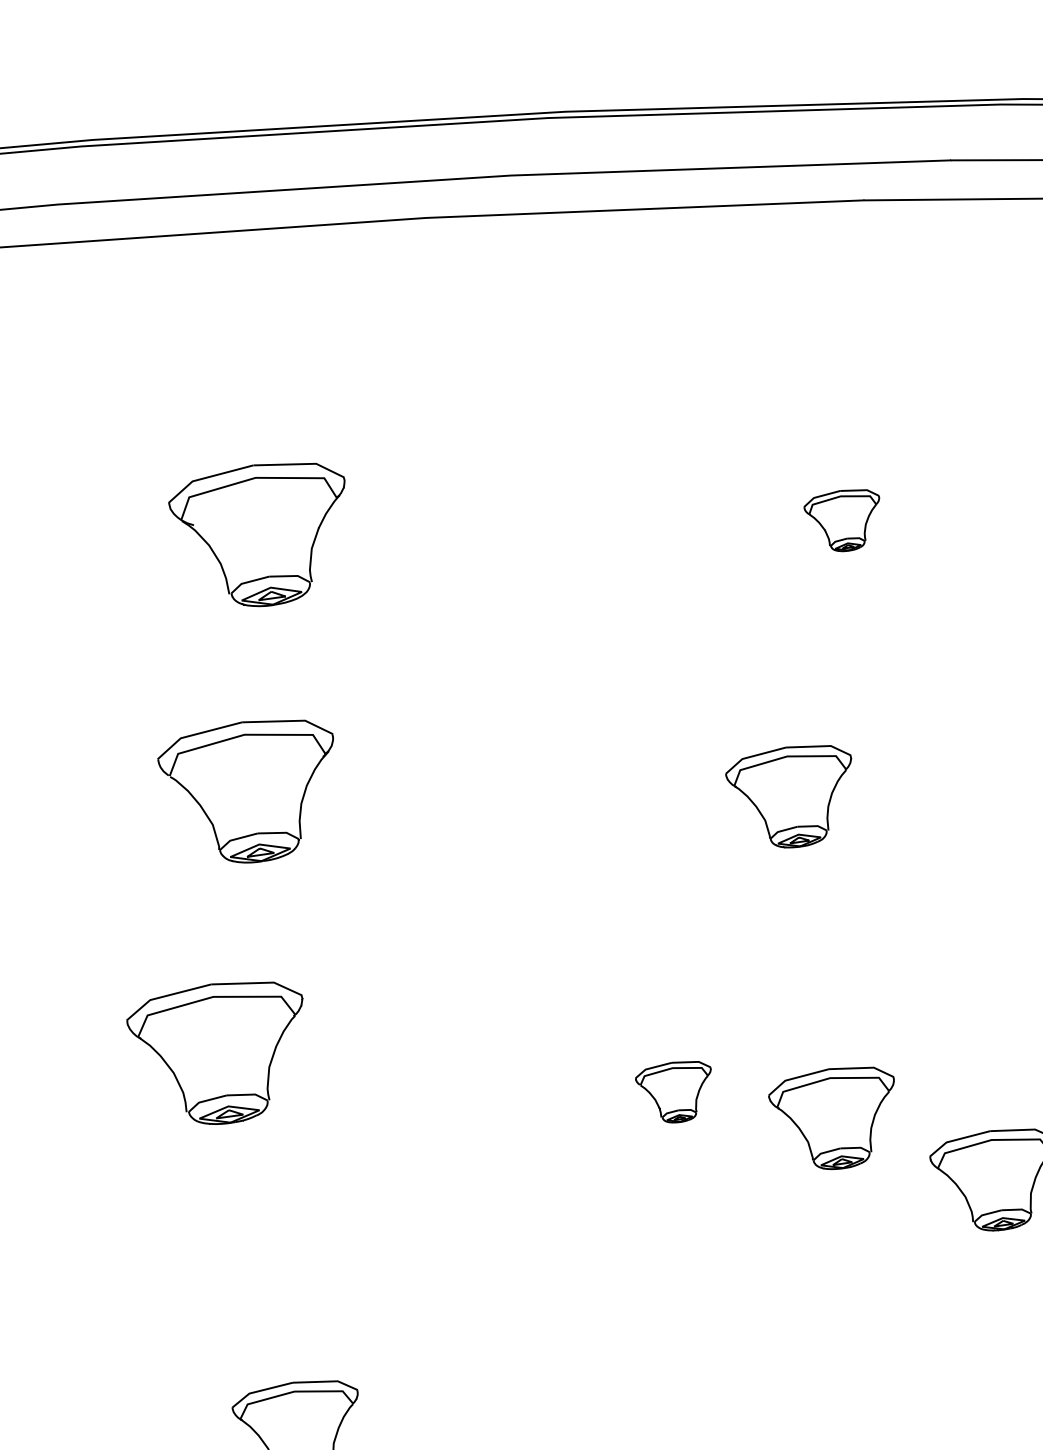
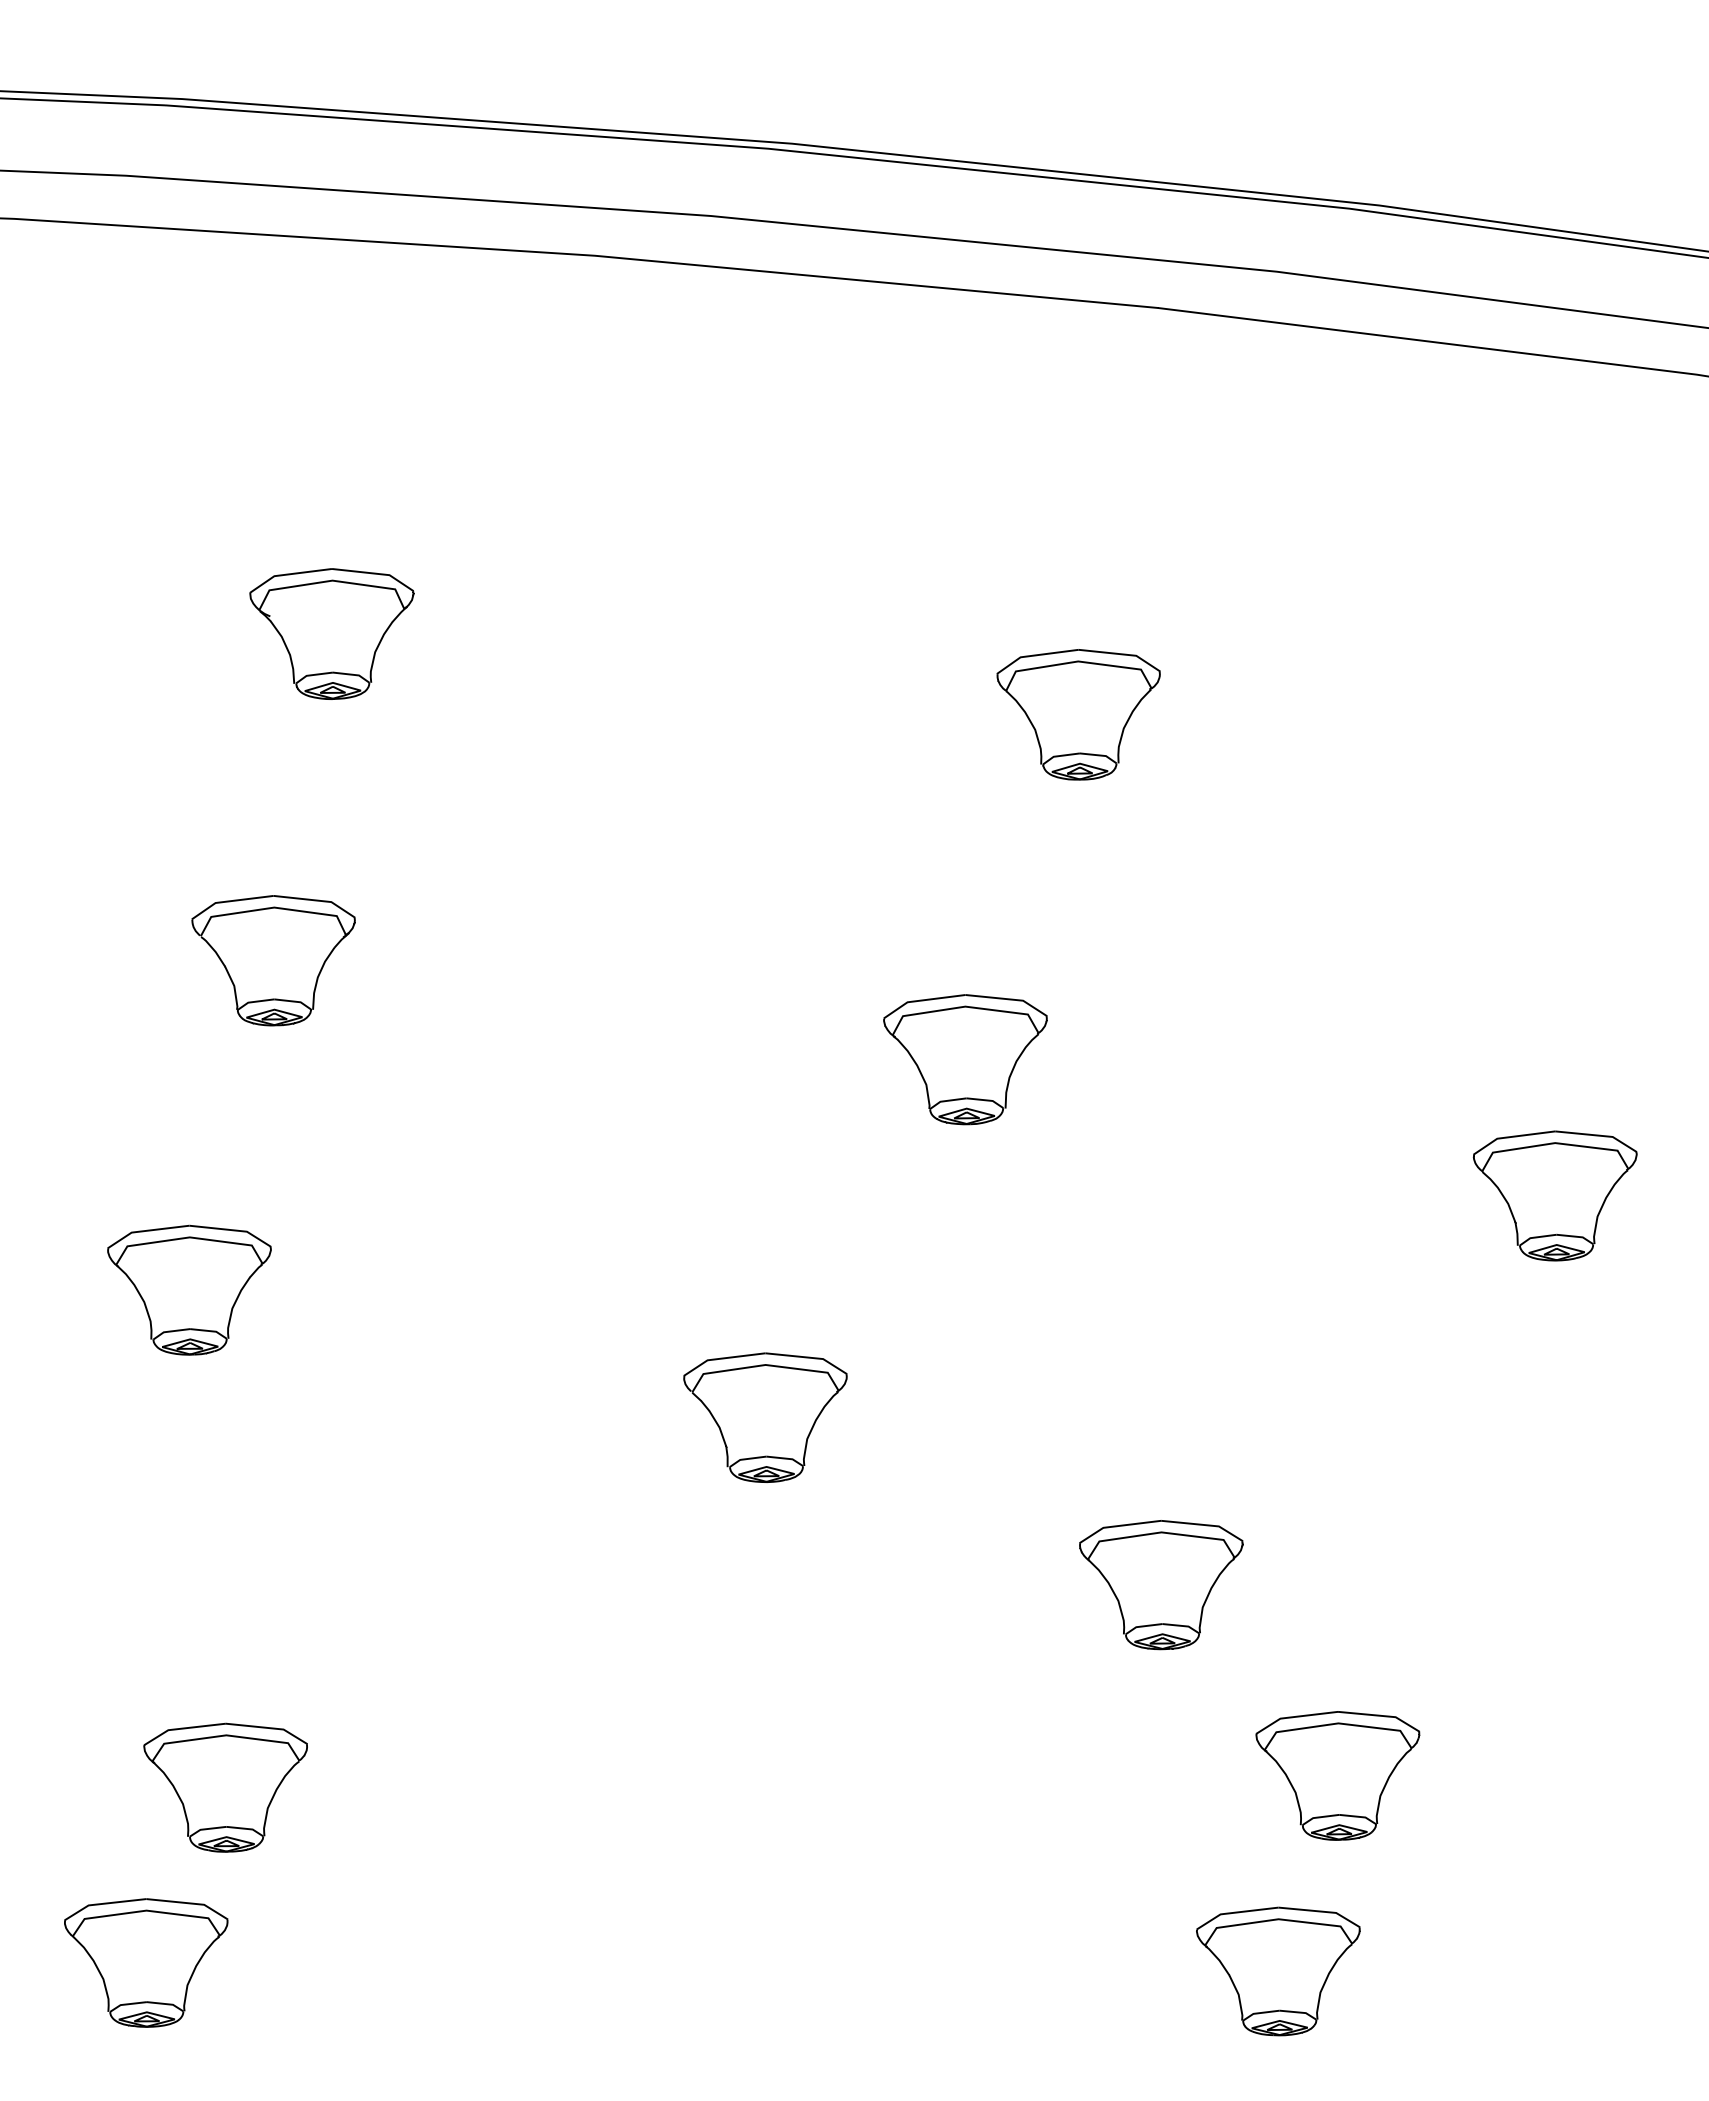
part: (844, 520) -> (1078, 714), size x1.67
part: (262, 534) -> (331, 633), size x0.71
part: (251, 791) -> (273, 960), size x0.71
part: (220, 1053) -> (189, 1289), size x0.71
part: (675, 1092) -> (765, 1417), size x1.67
part: (835, 1118) -> (965, 1478), removed

